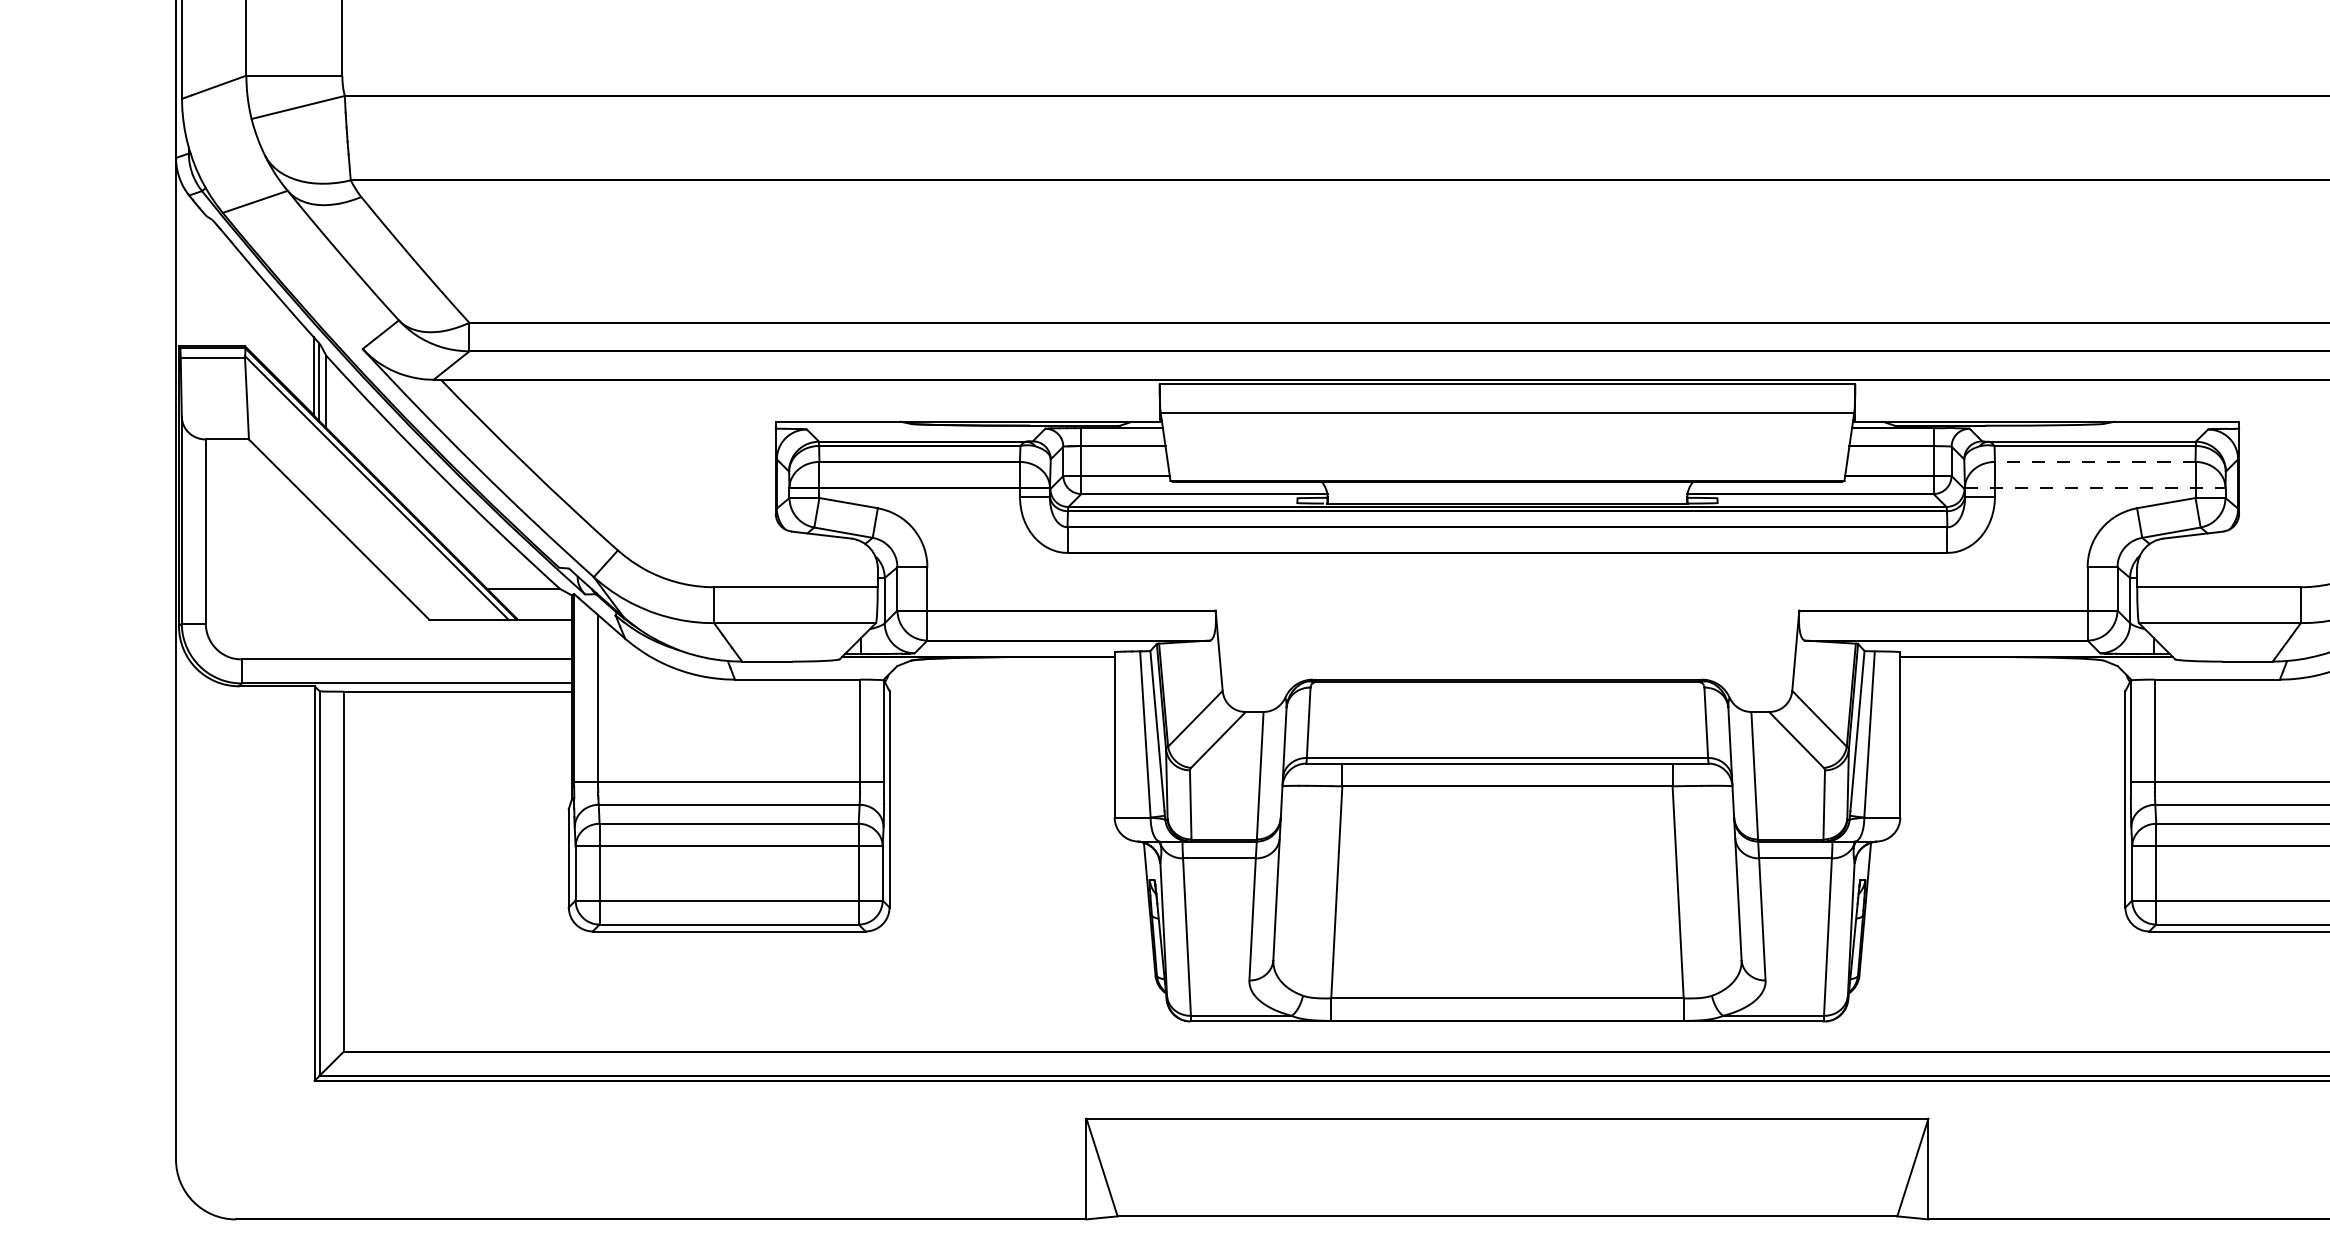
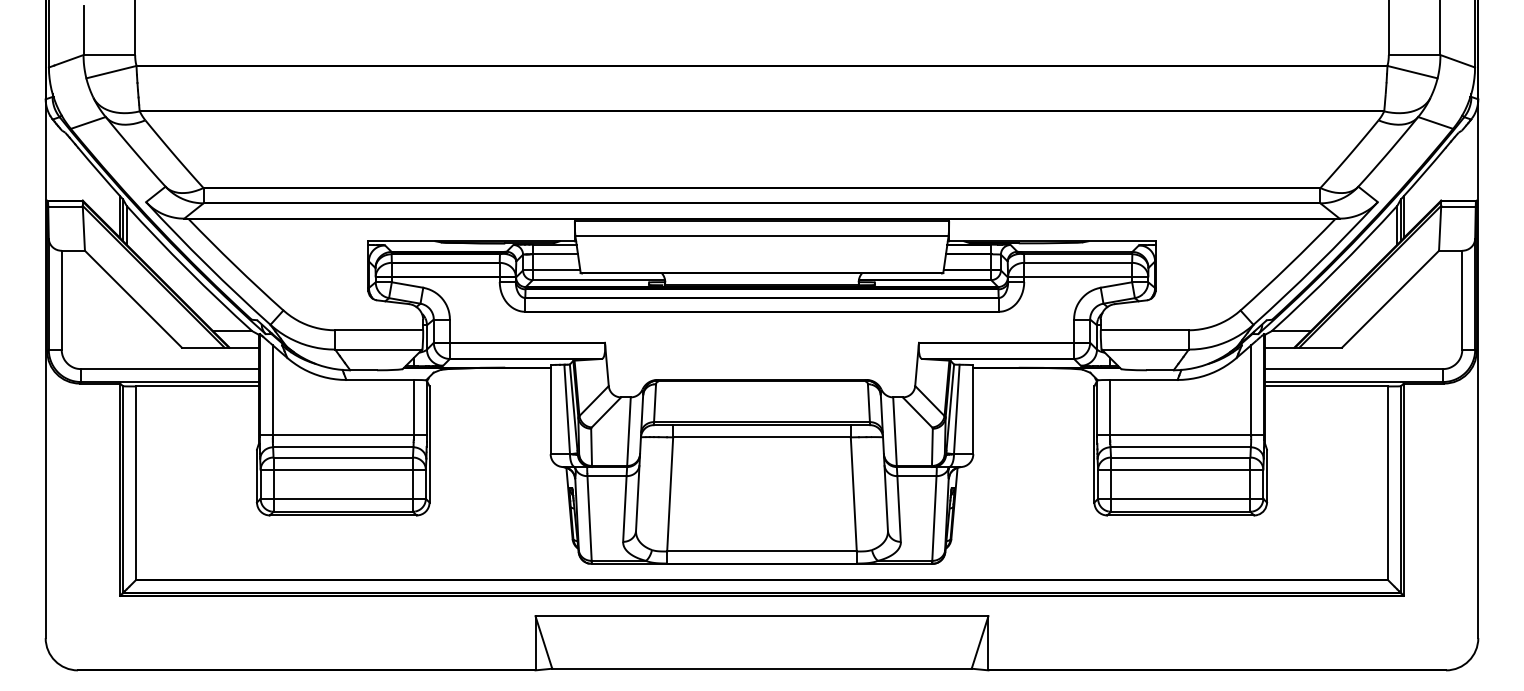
line: (2095, 461) -> (1078, 262), dashed -> solid
line: (2095, 487) -> (1078, 276), dashed -> solid

